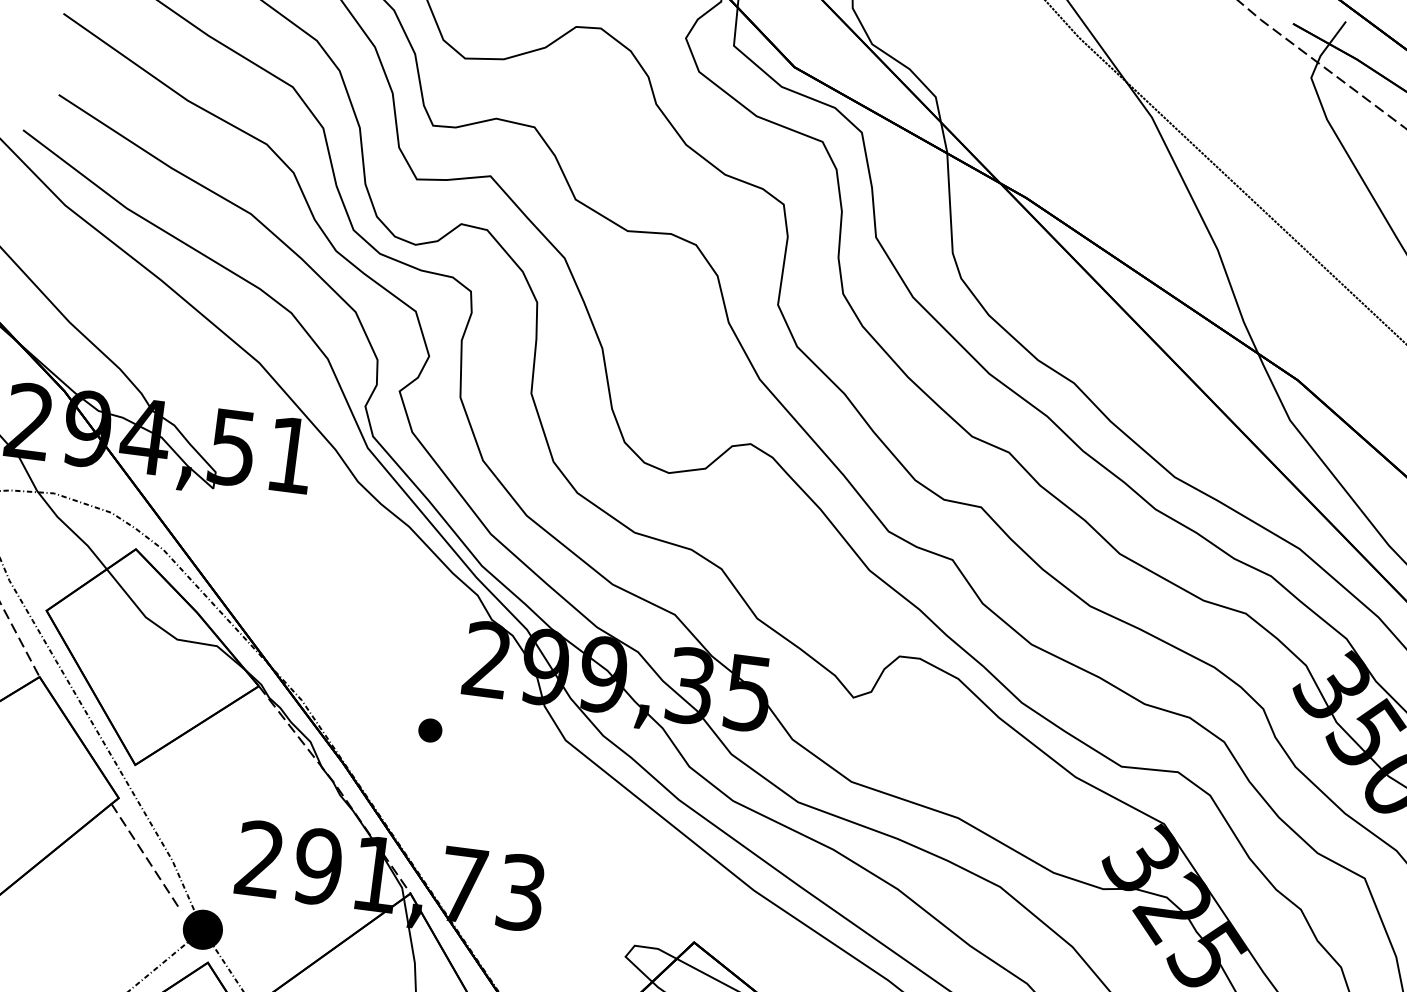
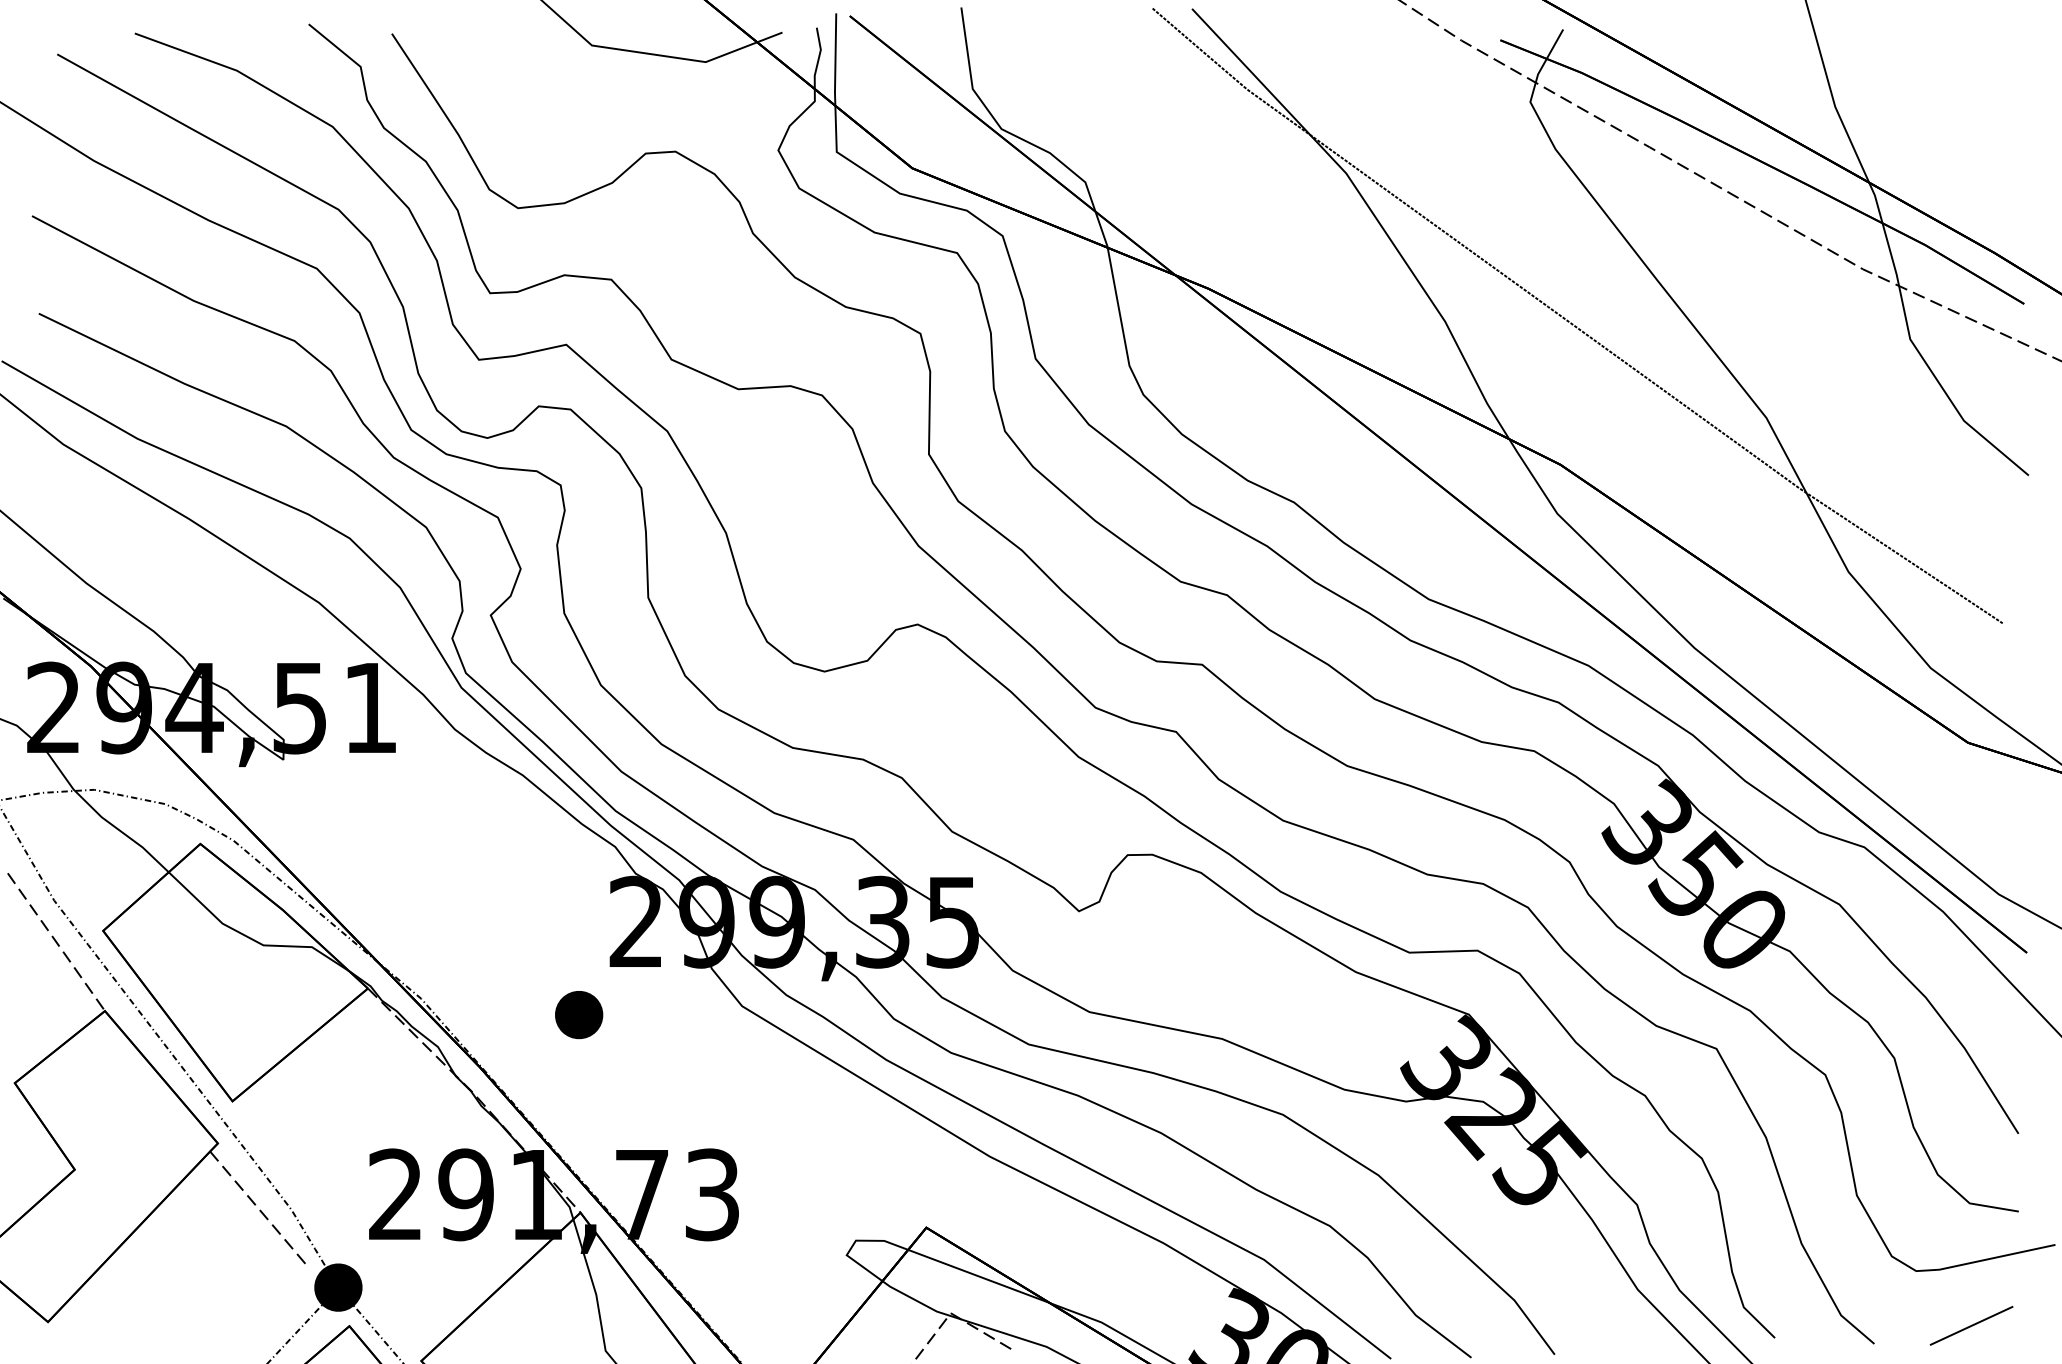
part: (430, 730) -> (579, 1015), size x1.67

